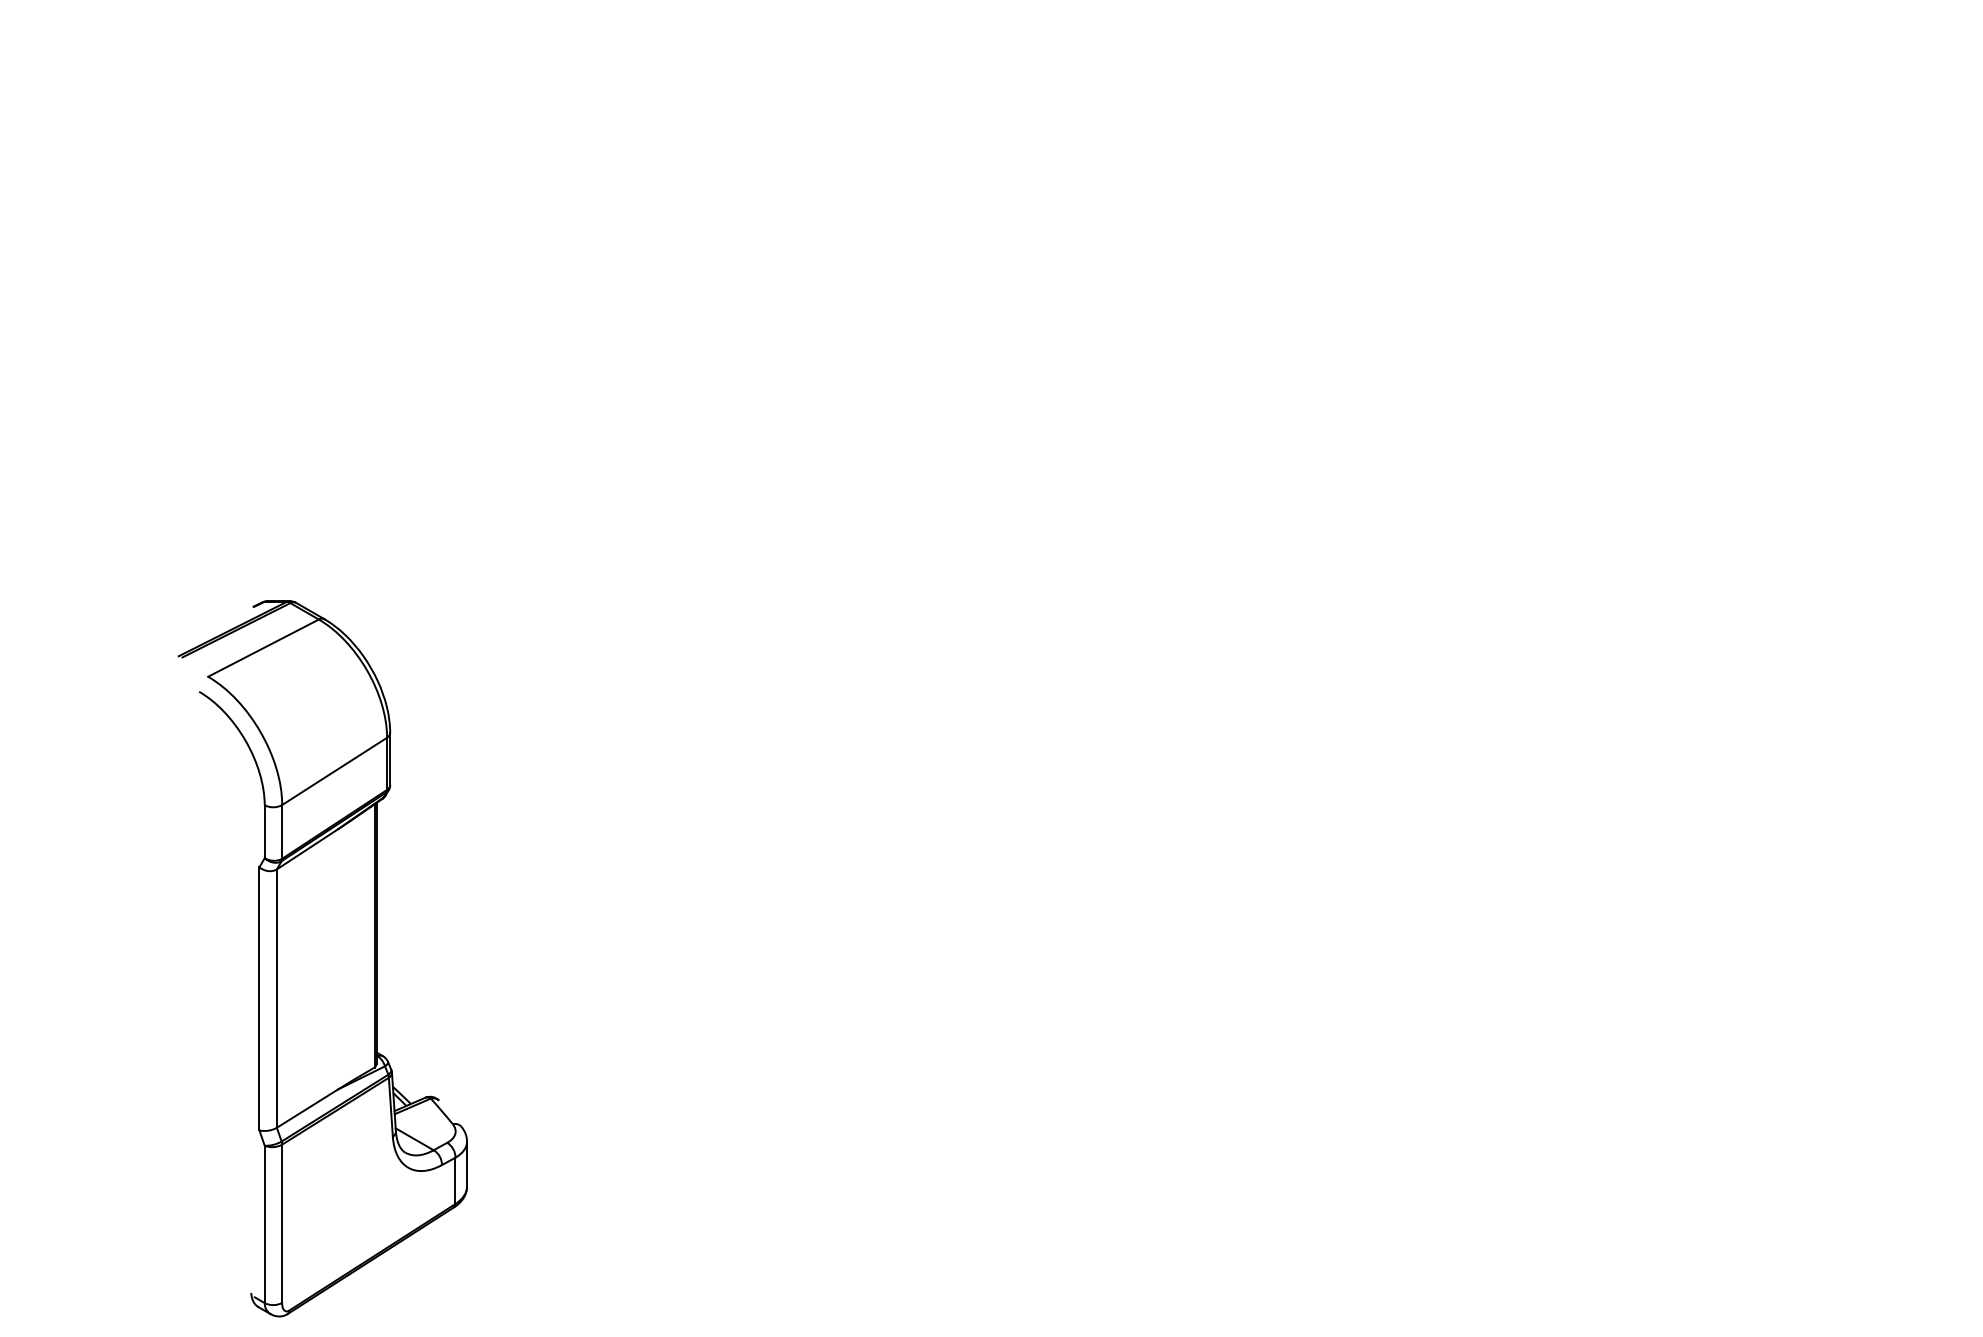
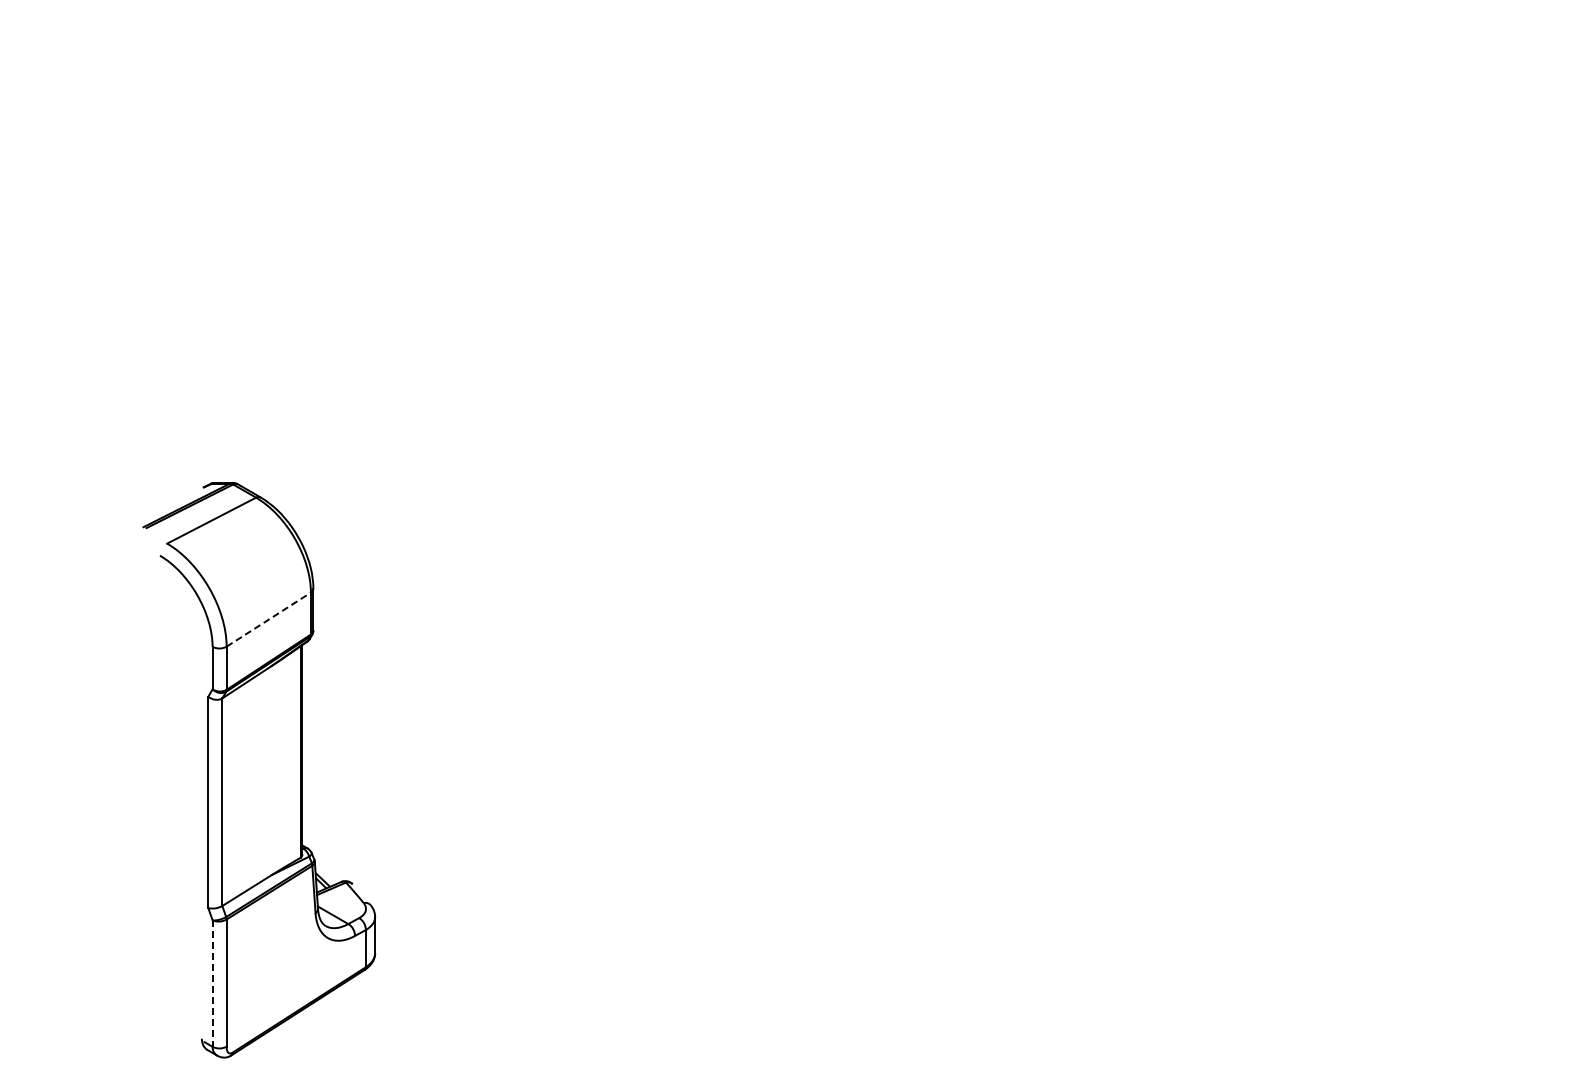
line: (335, 771) -> (269, 619), solid -> dashed
line: (264, 1225) -> (212, 984), solid -> dashed

